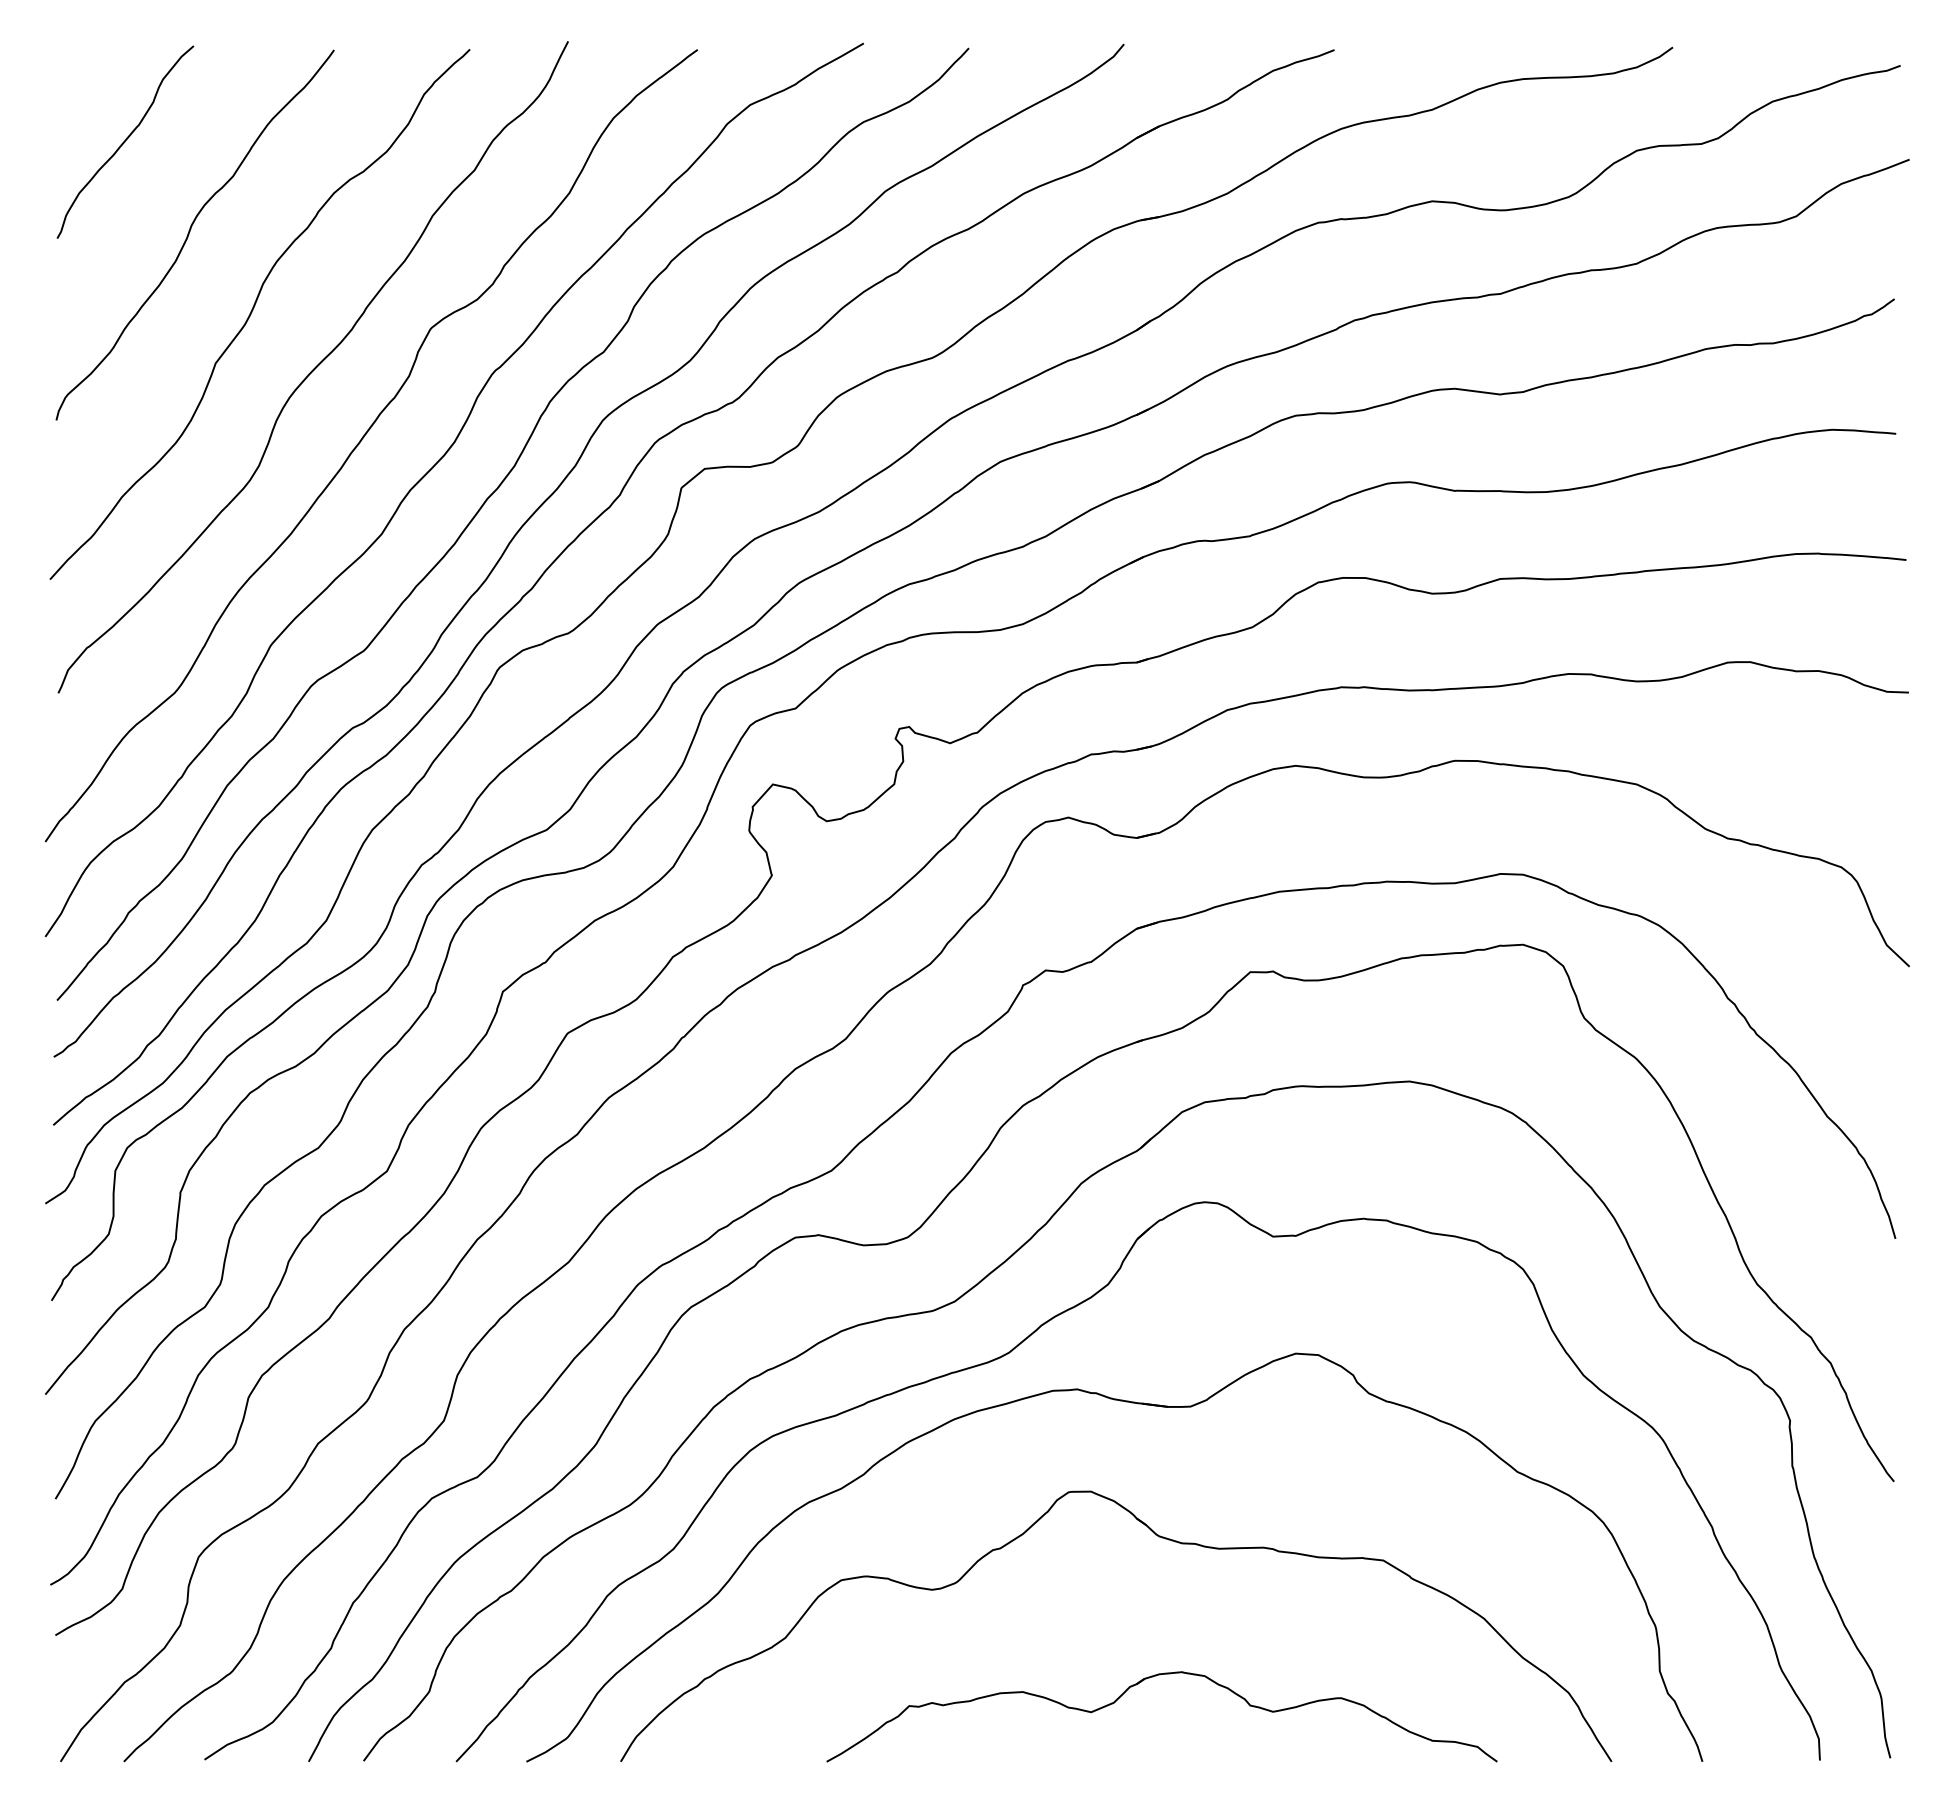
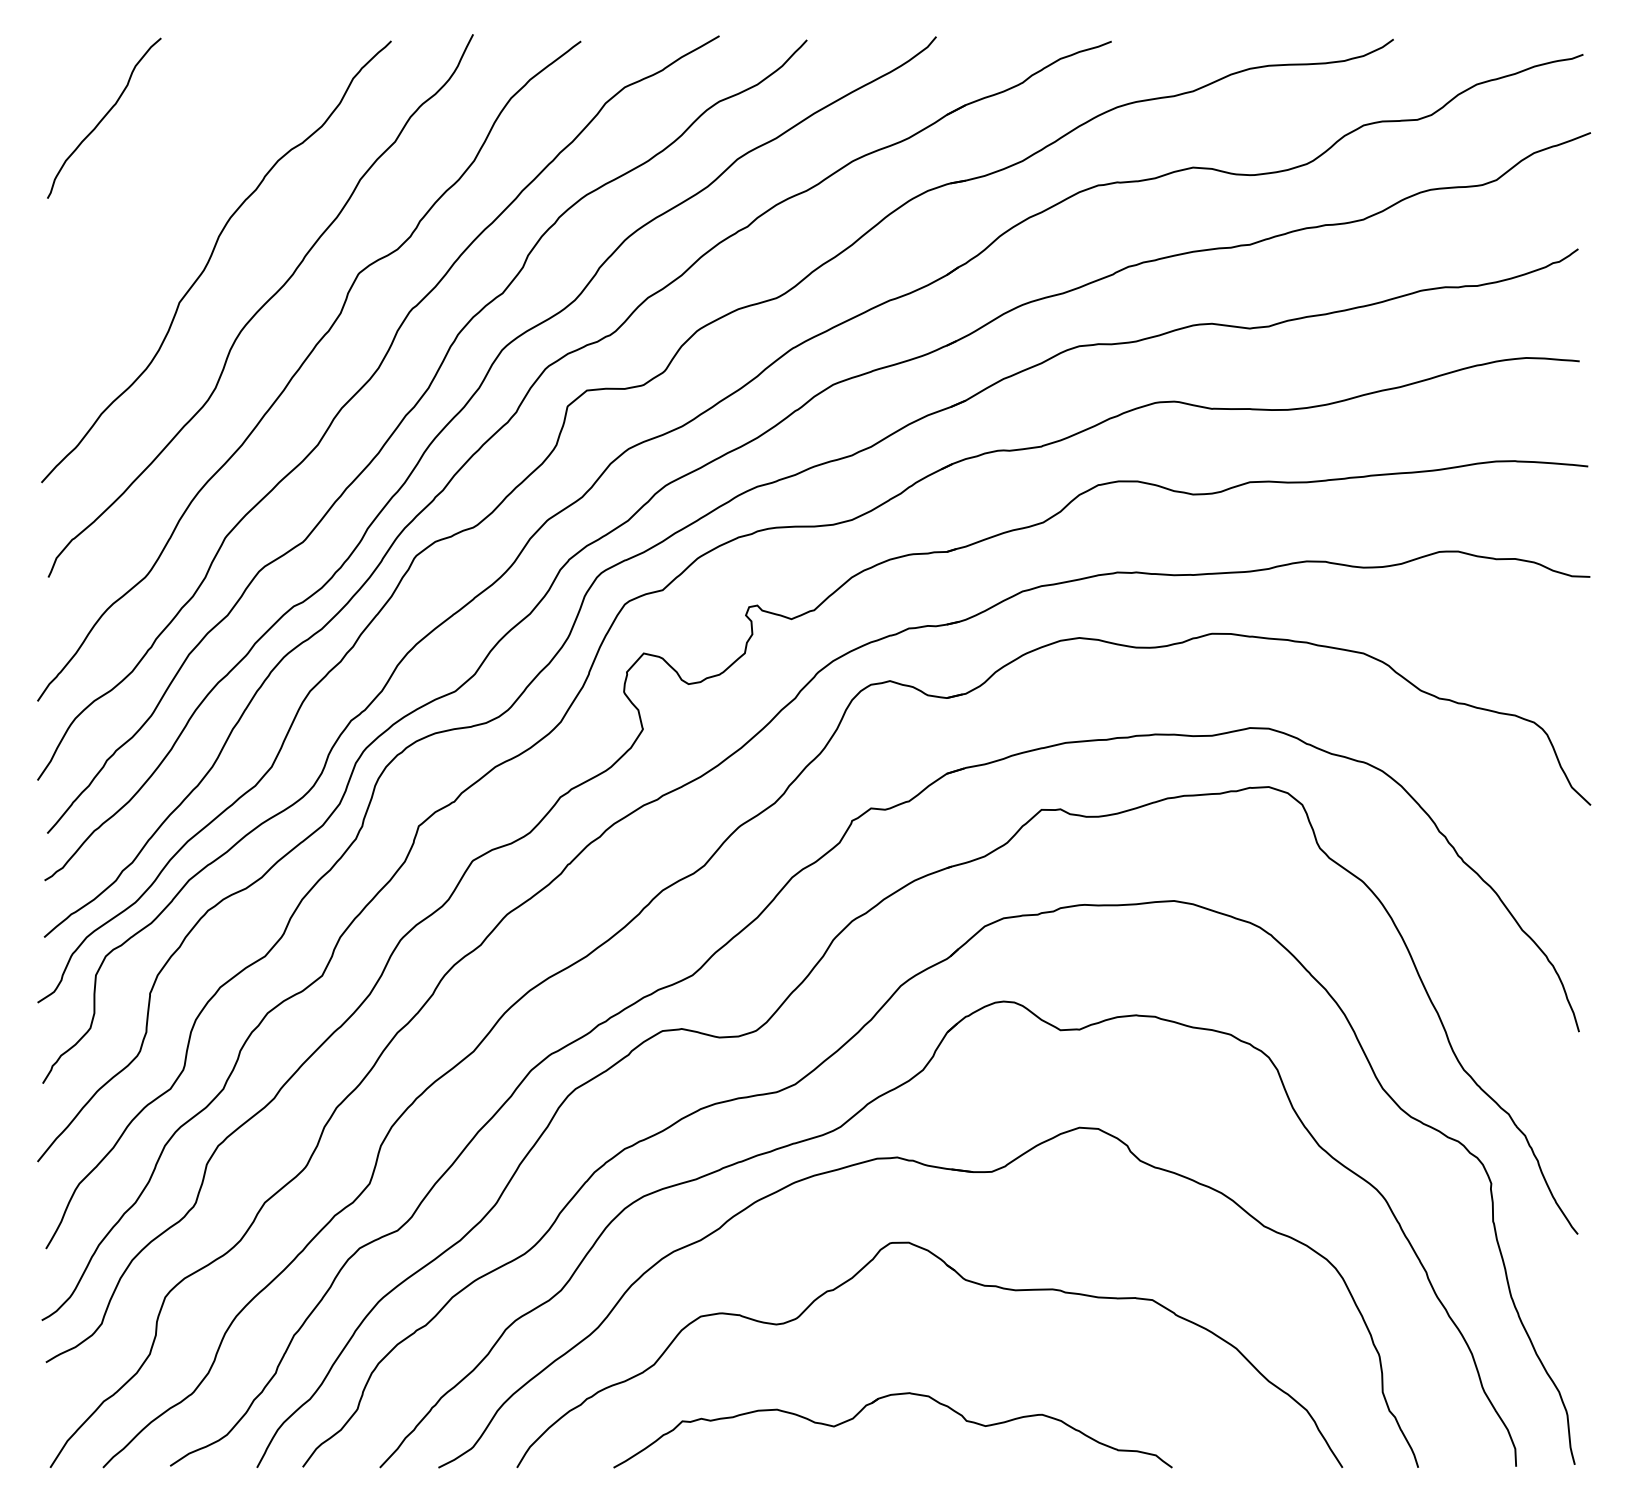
curve: (190, 232) -> (158, 193), removed
part: (1138, 1684) -> (873, 1403), moved

